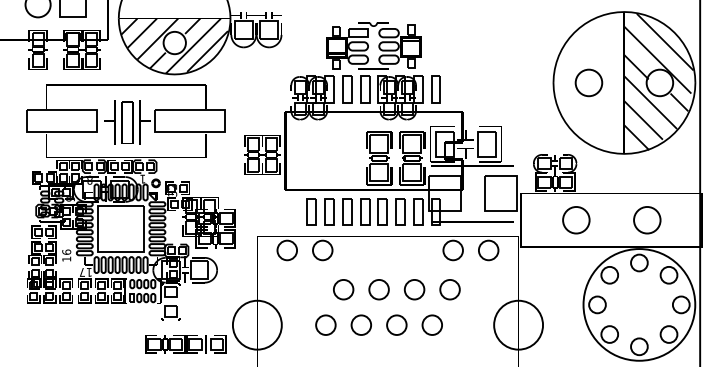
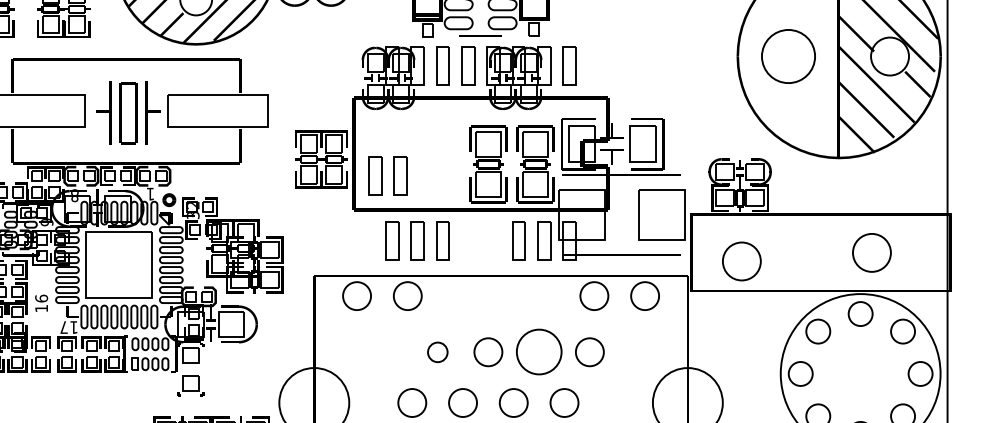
circle: (588, 82) -> (787, 55), size x1.4
part: (373, 211) -> (387, 174), moved
circle: (576, 220) -> (742, 261), moved
circle: (343, 289) -> (437, 351), size x0.7
circle: (414, 289) -> (539, 351), size x1.6

